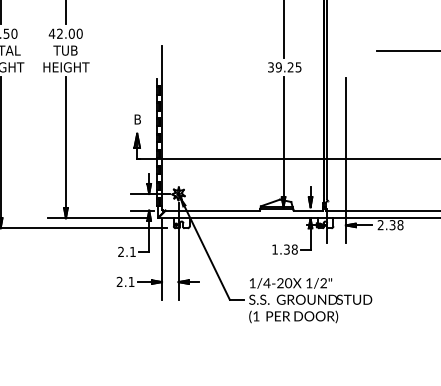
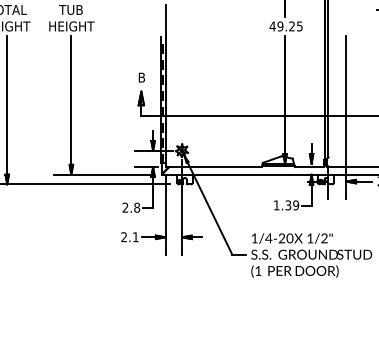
text: (270, 67) -> (272, 26), 39.25 -> 49.25
text: (294, 249) -> (295, 205), 1.38 -> 1.39
text: (132, 251) -> (136, 207), 2.1 -> 2.8

